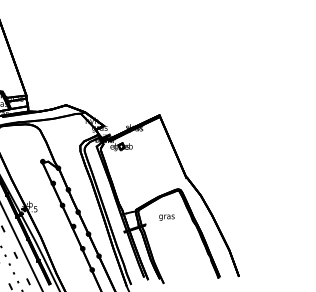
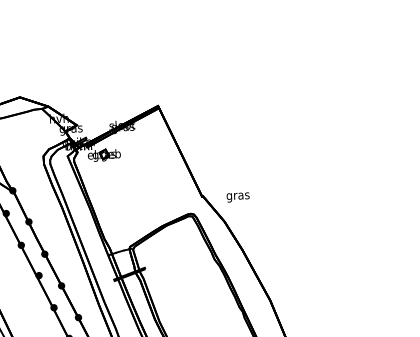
text: (166, 217) -> (237, 197), moved

